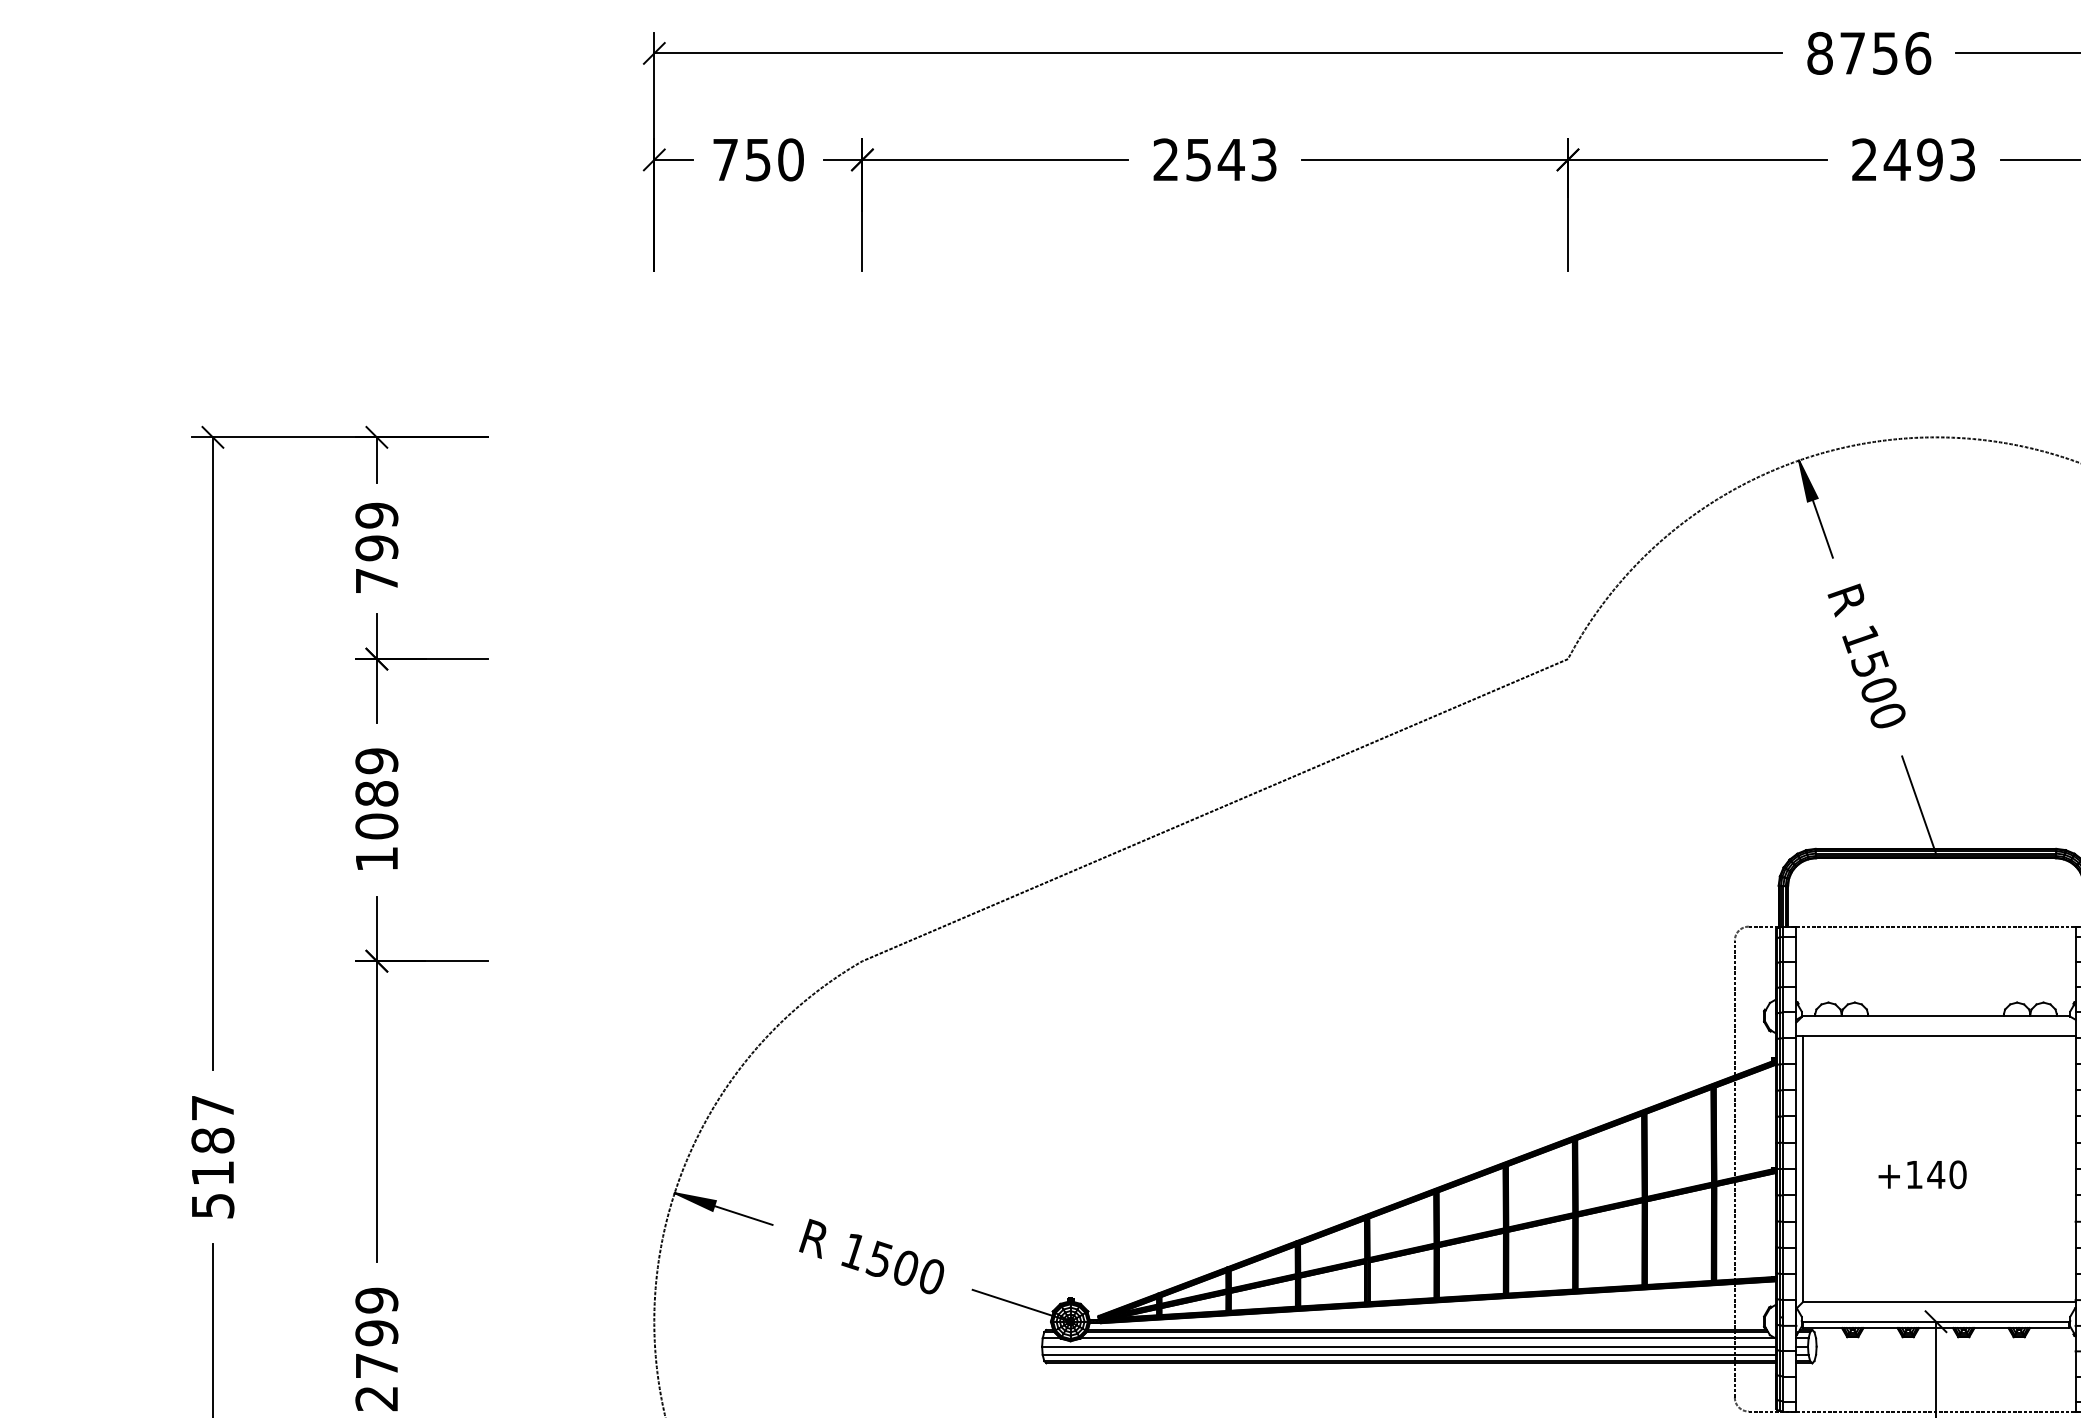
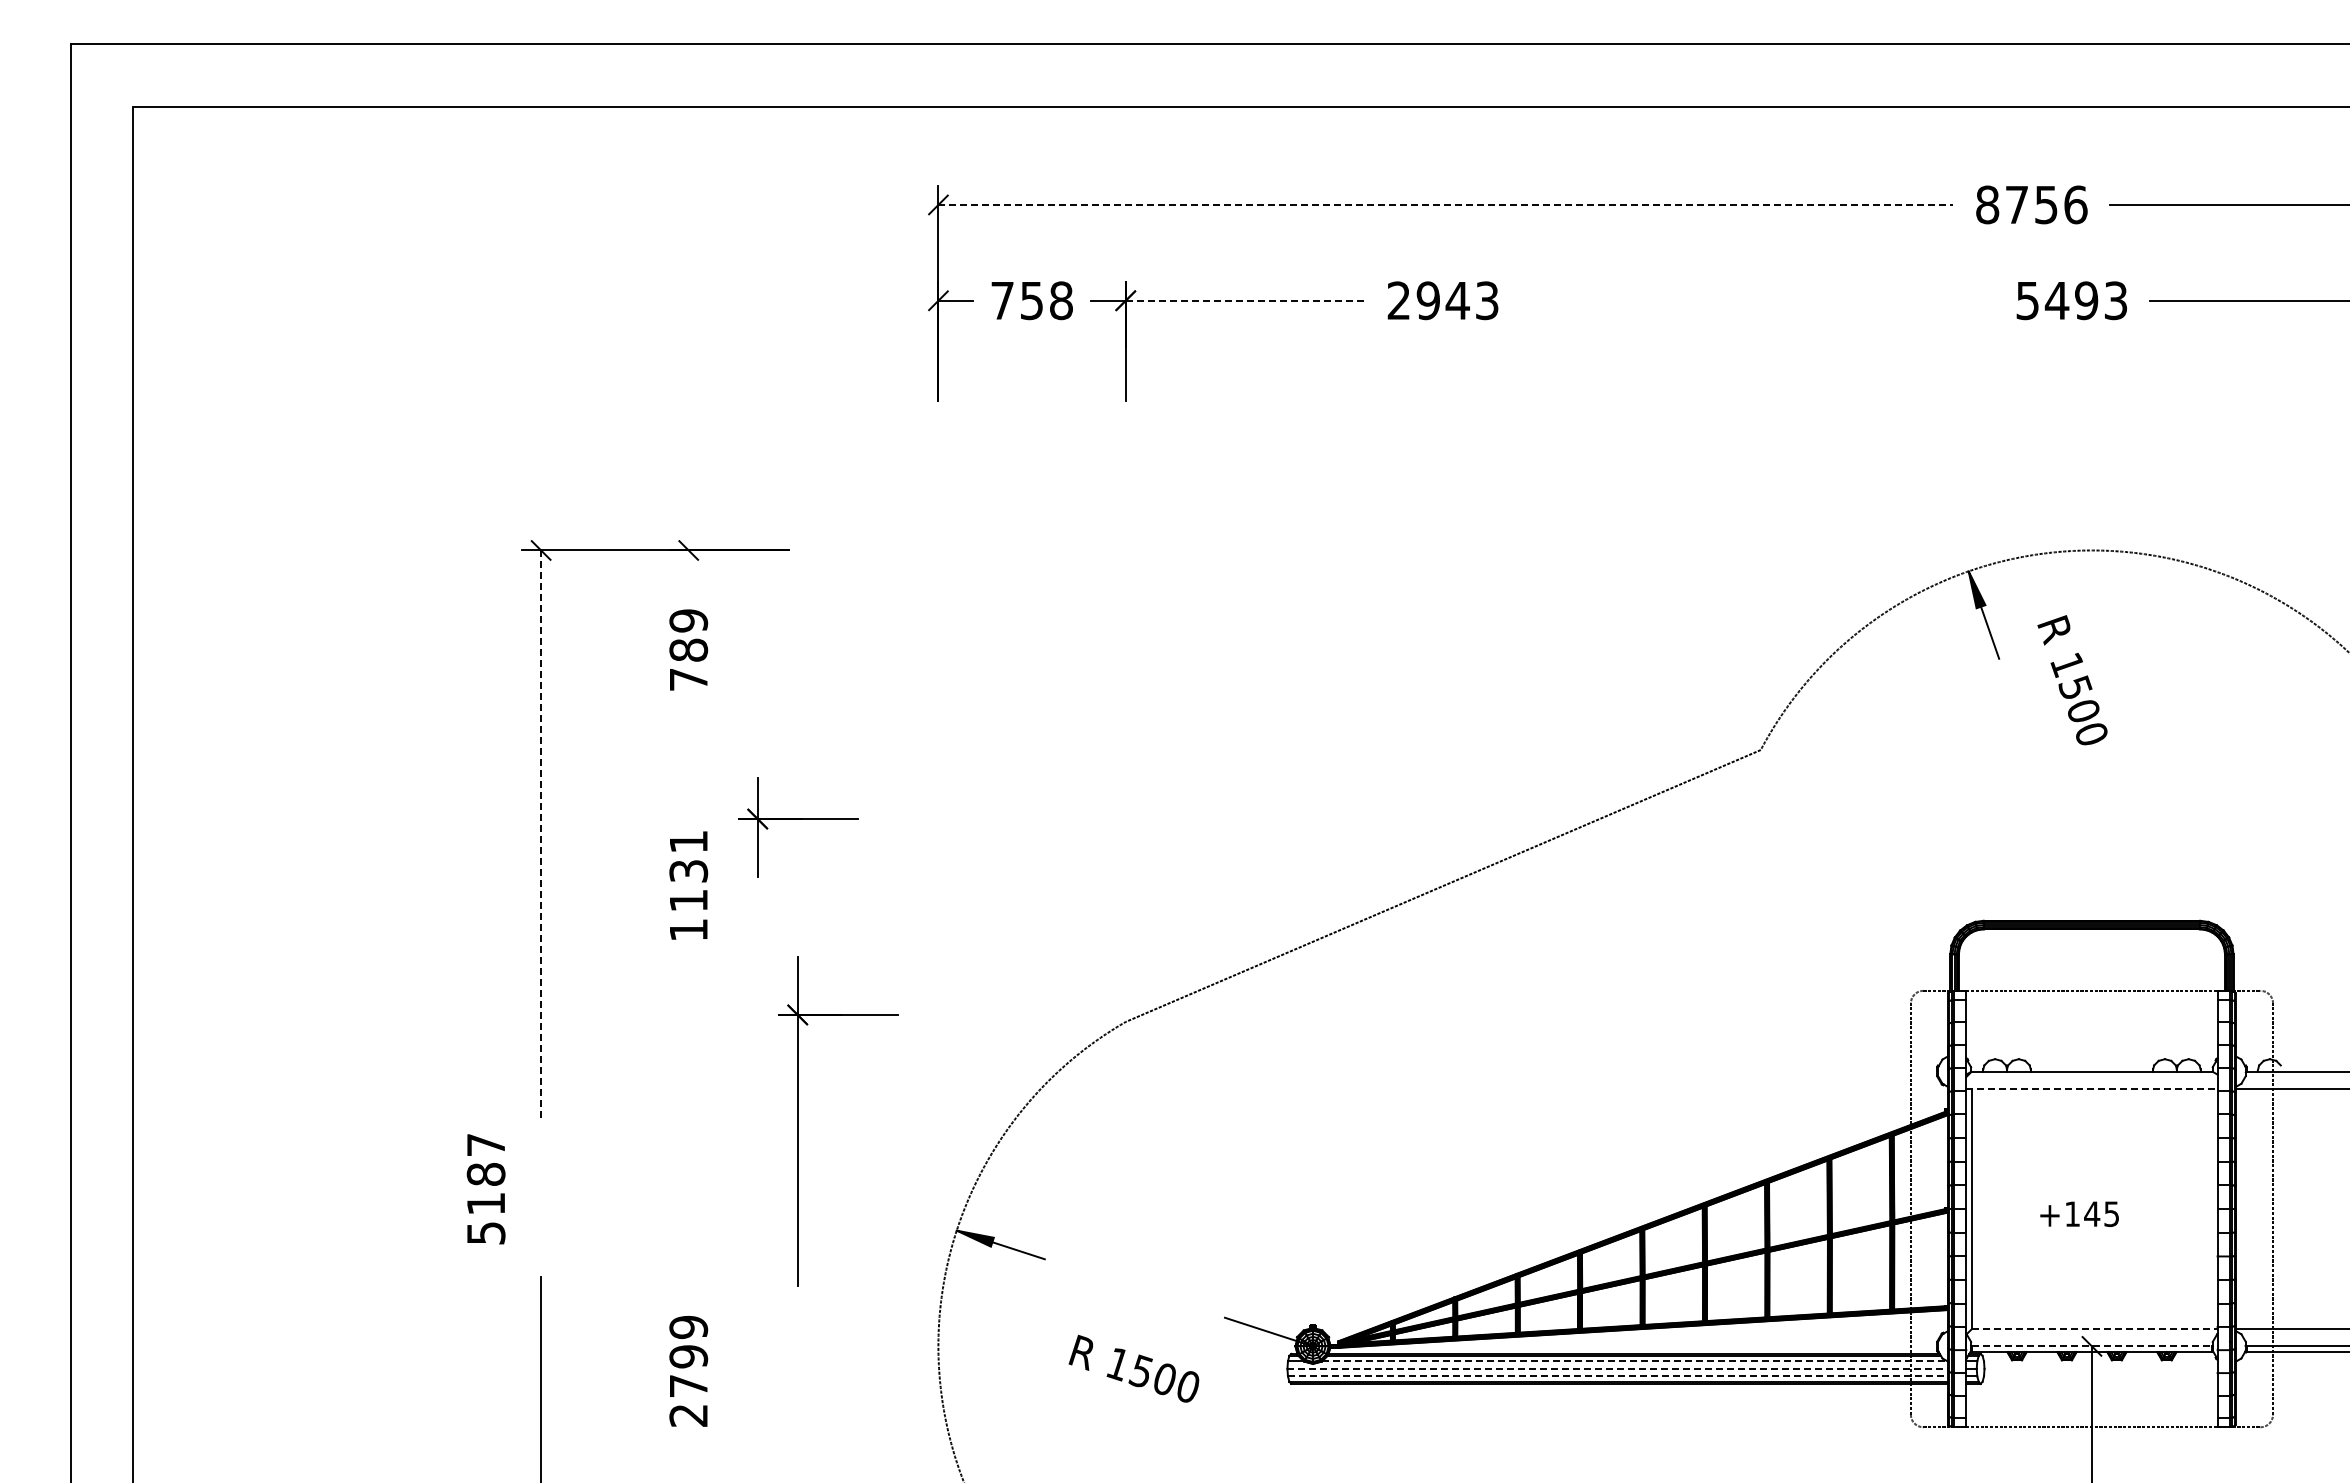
line: (1218, 52) -> (1446, 204), solid -> dashed
text: (791, 159) -> (1061, 300), 750 -> 758
line: (995, 159) -> (1245, 300), solid -> dashed
text: (1197, 159) -> (1427, 300), 2543 -> 2943
text: (1864, 159) -> (2027, 300), 2493 -> 5493
part: (1564, 205) -> (1757, 341), removed
line: (376, 459) -> (688, 570), removed
text: (376, 547) -> (688, 649), 799 -> 789
text: (1866, 656) -> (2072, 680), moved
part: (422, 659) -> (798, 819), moved
line: (213, 754) -> (541, 835), solid -> dashed
text: (376, 794) -> (688, 871), 1089 -> 1131
line: (1918, 805) -> (2076, 881), removed
line: (1935, 1036) -> (2091, 1089), solid -> dashed
part: (377, 1079) -> (798, 1121), moved
text: (212, 1157) -> (485, 1189), moved
text: (1957, 1175) -> (2111, 1214), +140 -> +145
text: (871, 1256) -> (1133, 1368), moved
line: (1938, 1301) -> (2094, 1328), solid -> dashed
line: (1936, 1321) -> (2092, 1346), solid -> dashed
line: (1427, 1338) -> (1634, 1361), solid -> dashed
line: (1409, 1346) -> (1618, 1368), solid -> dashed
line: (1409, 1355) -> (1618, 1376), solid -> dashed

